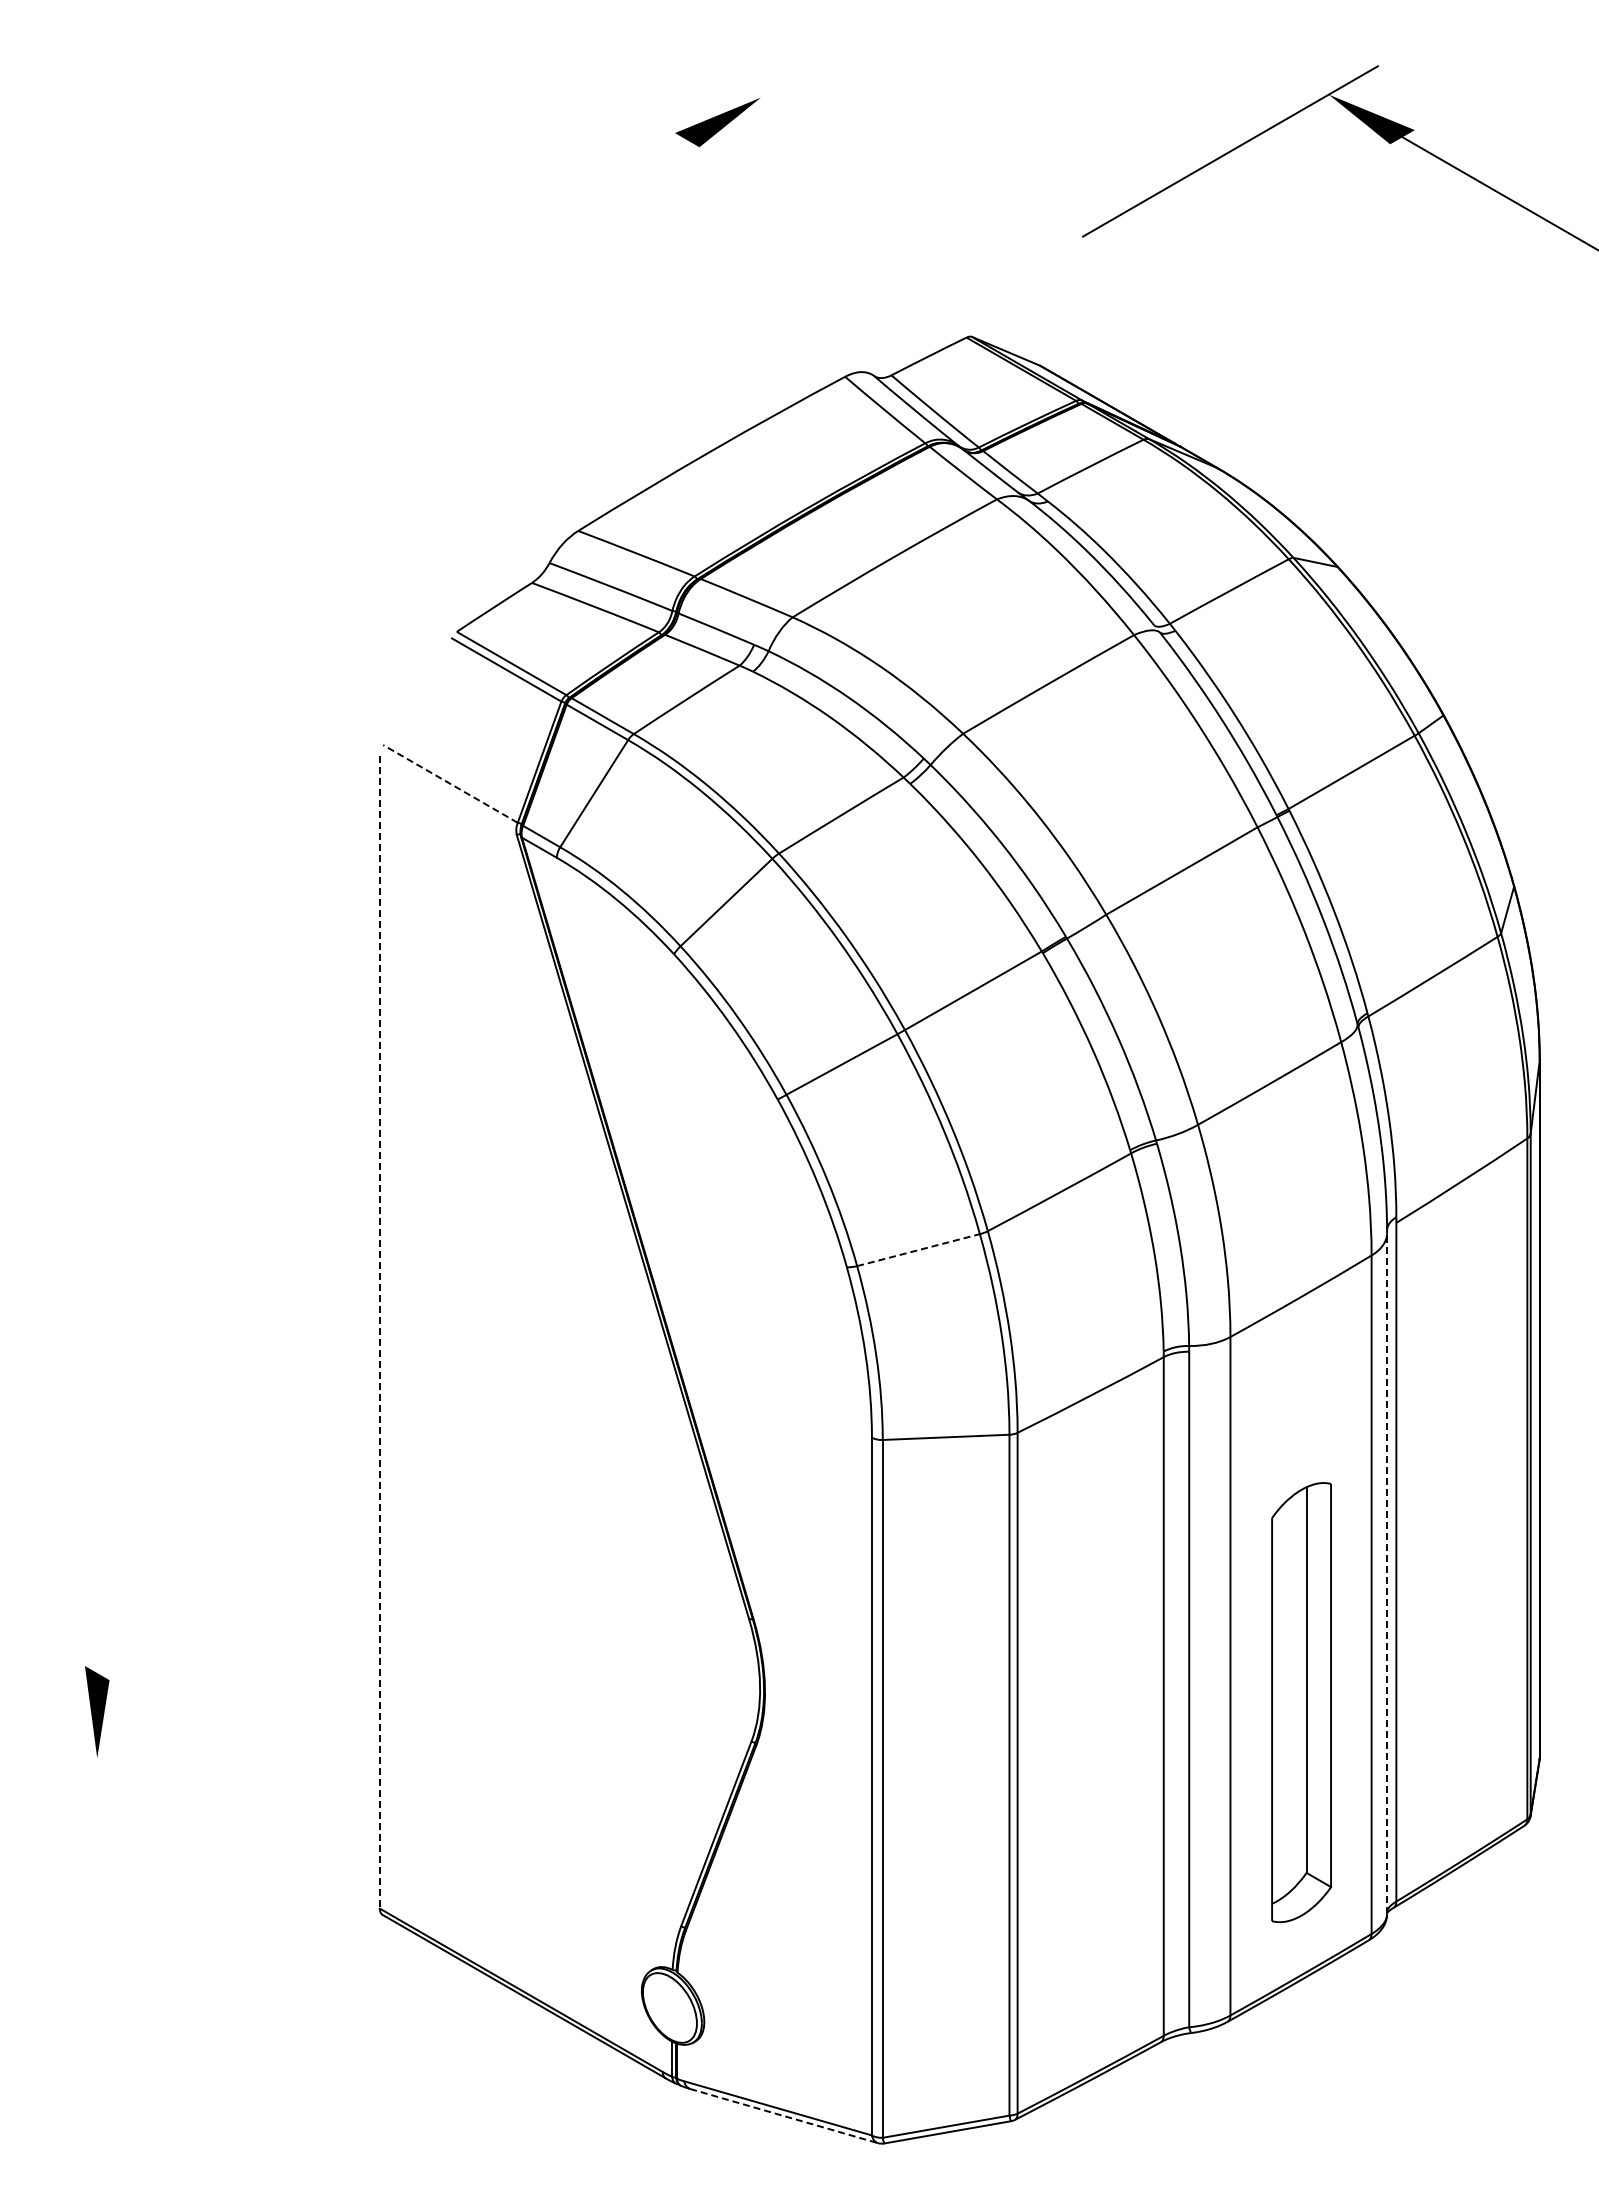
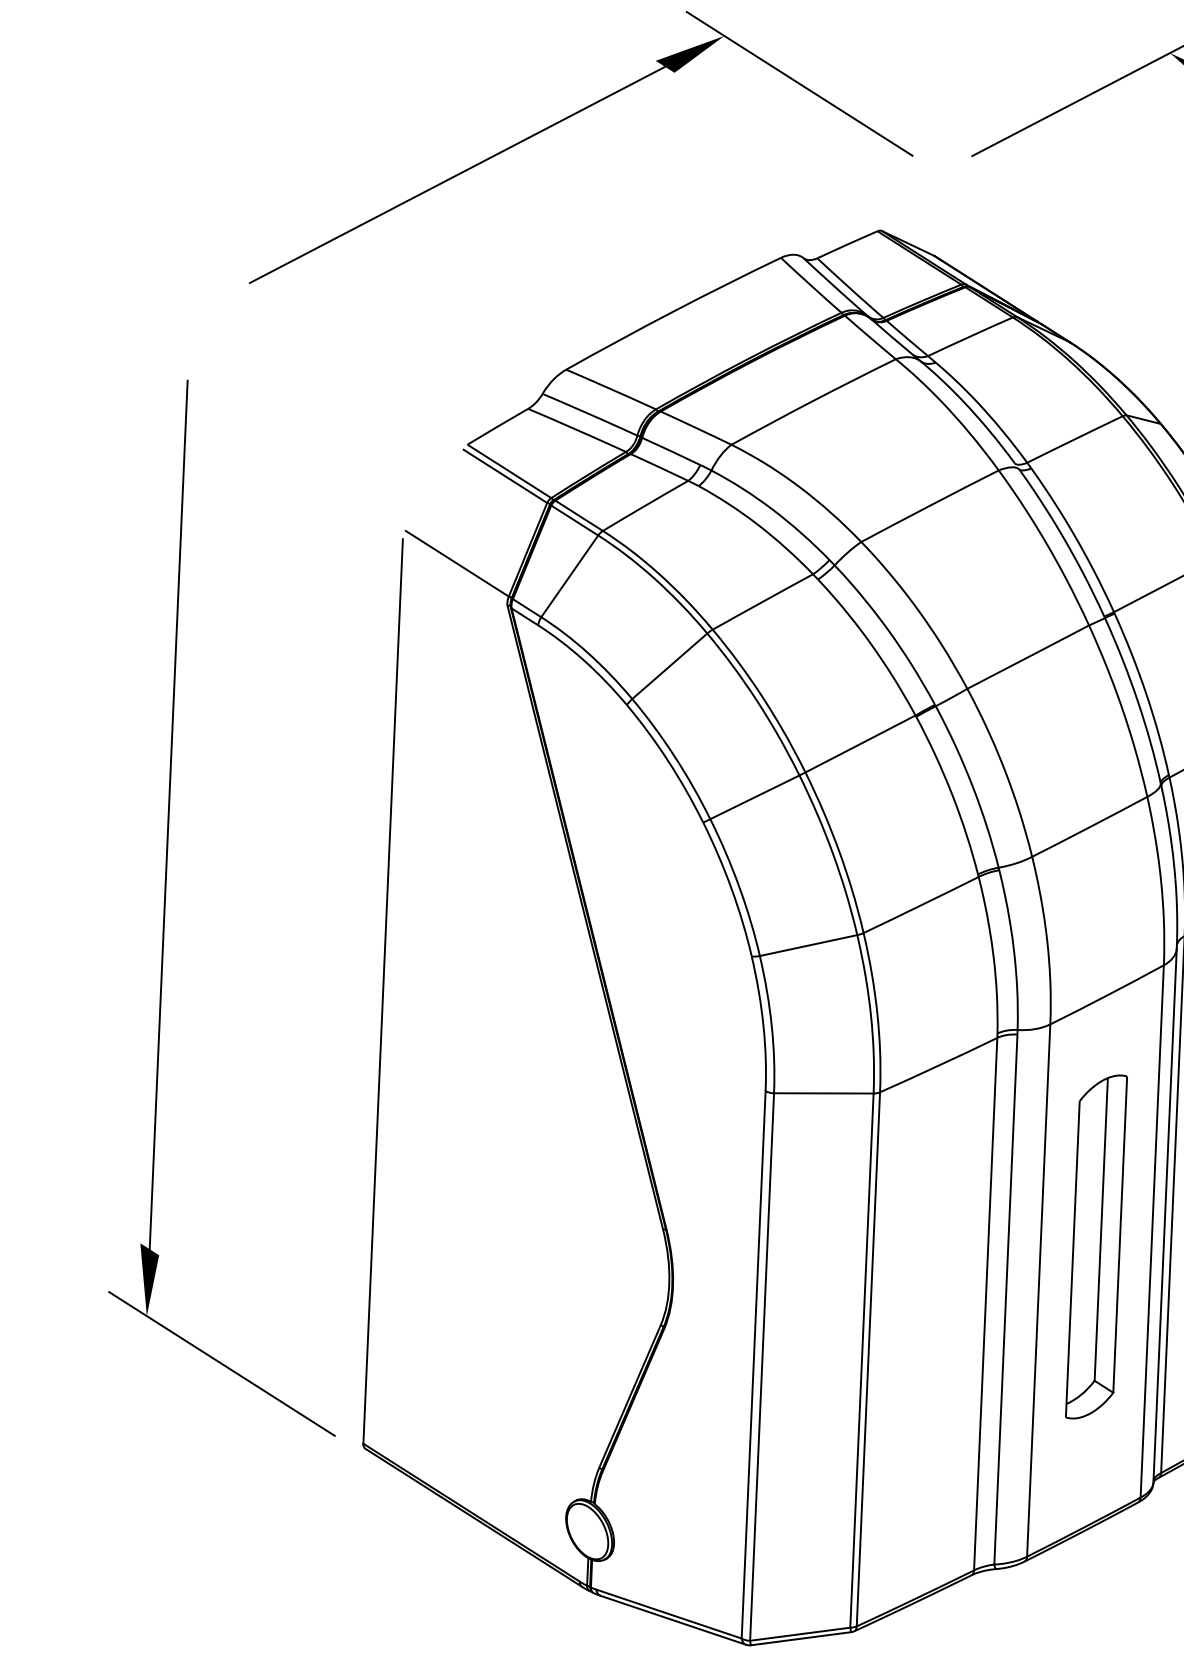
line: (858, 154) -> (799, 83), added
line: (428, 289) -> (457, 175), added
line: (450, 783) -> (457, 563), dashed -> solid
line: (97, 1119) -> (168, 814), added
line: (919, 1250) -> (809, 945), dashed -> solid
line: (379, 1332) -> (382, 991), dashed -> solid
line: (1387, 1573) -> (1165, 1215), dashed -> solid
part: (1301, 1702) -> (1096, 1246), moved
line: (195, 1814) -> (221, 1363), added
line: (784, 2116) -> (673, 1620), dashed -> solid

